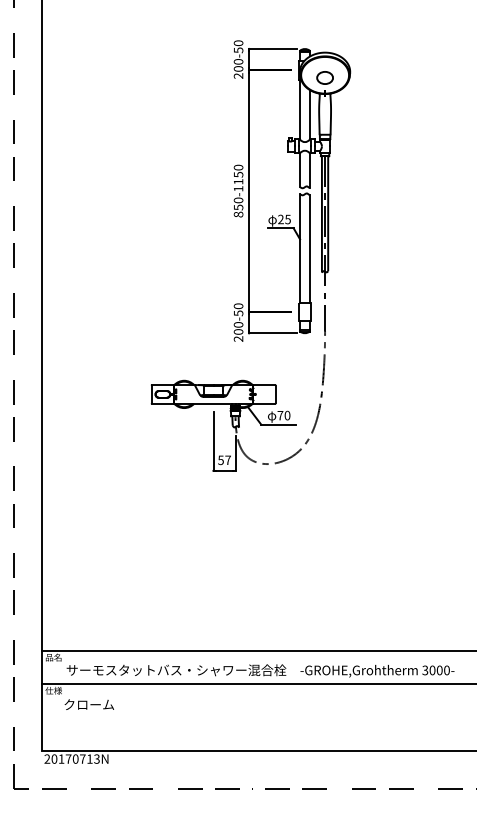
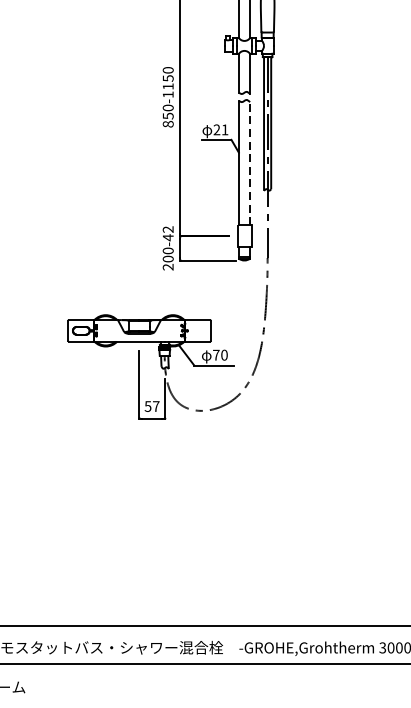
text: (287, 219) -> (224, 129), 25 -> 21
line: (309, 249) -> (249, 164), solid -> dashed
text: (238, 309) -> (168, 233), 200-50 -> 200-42

